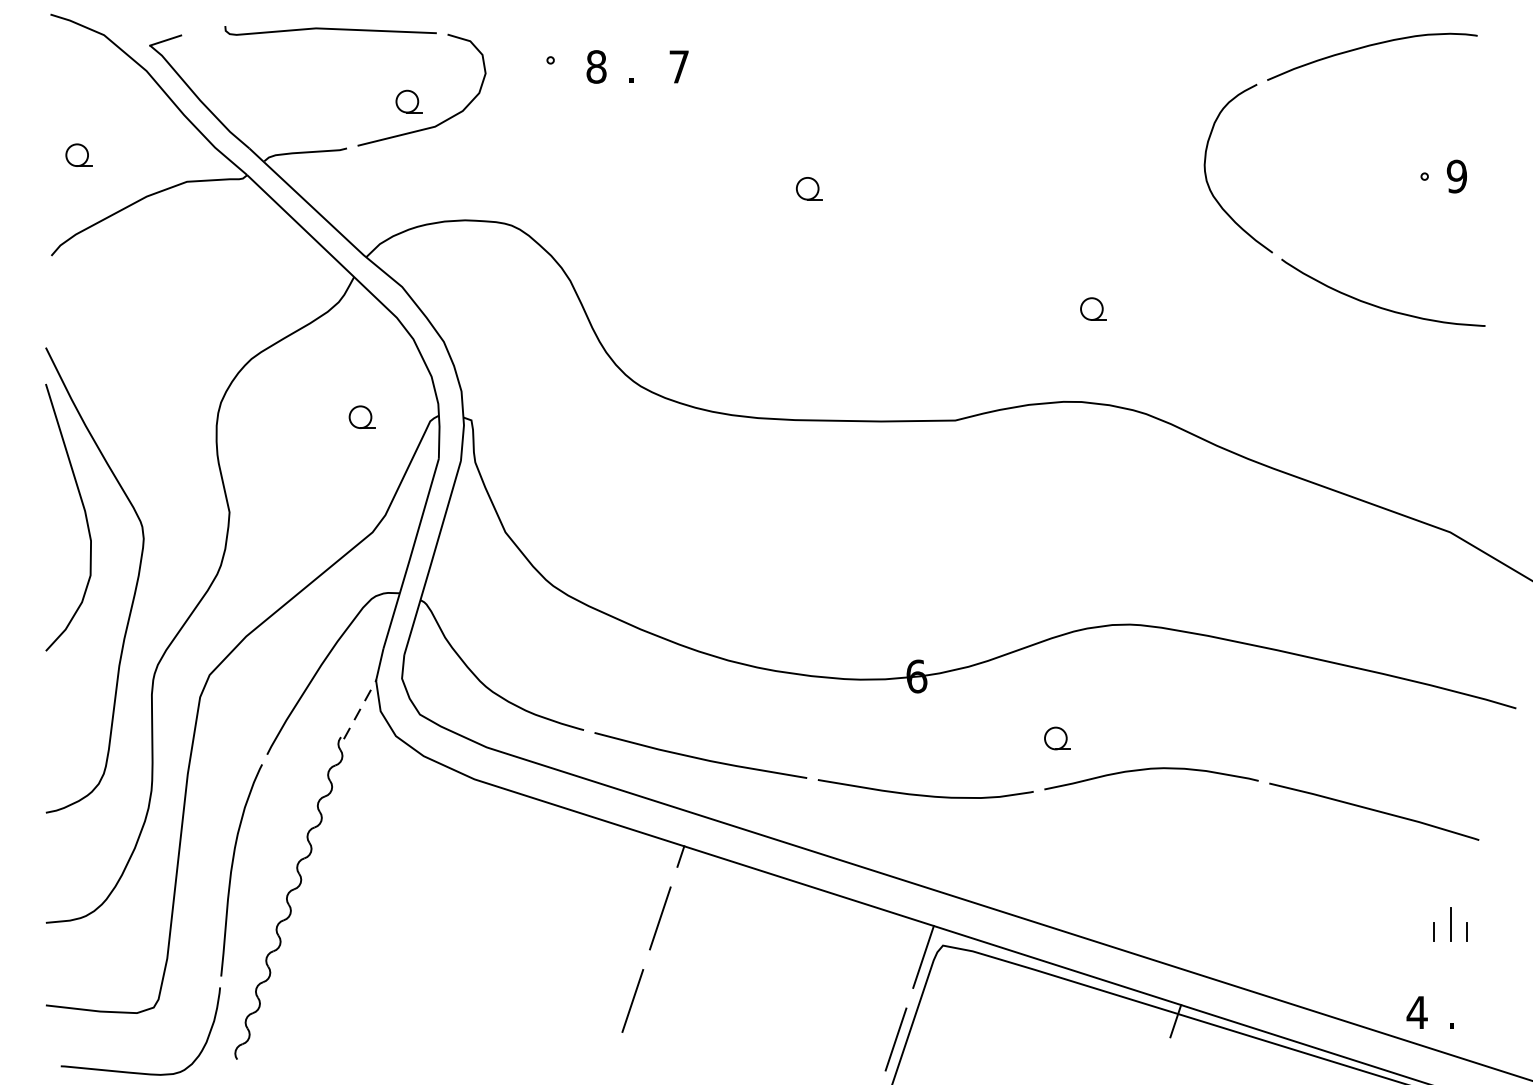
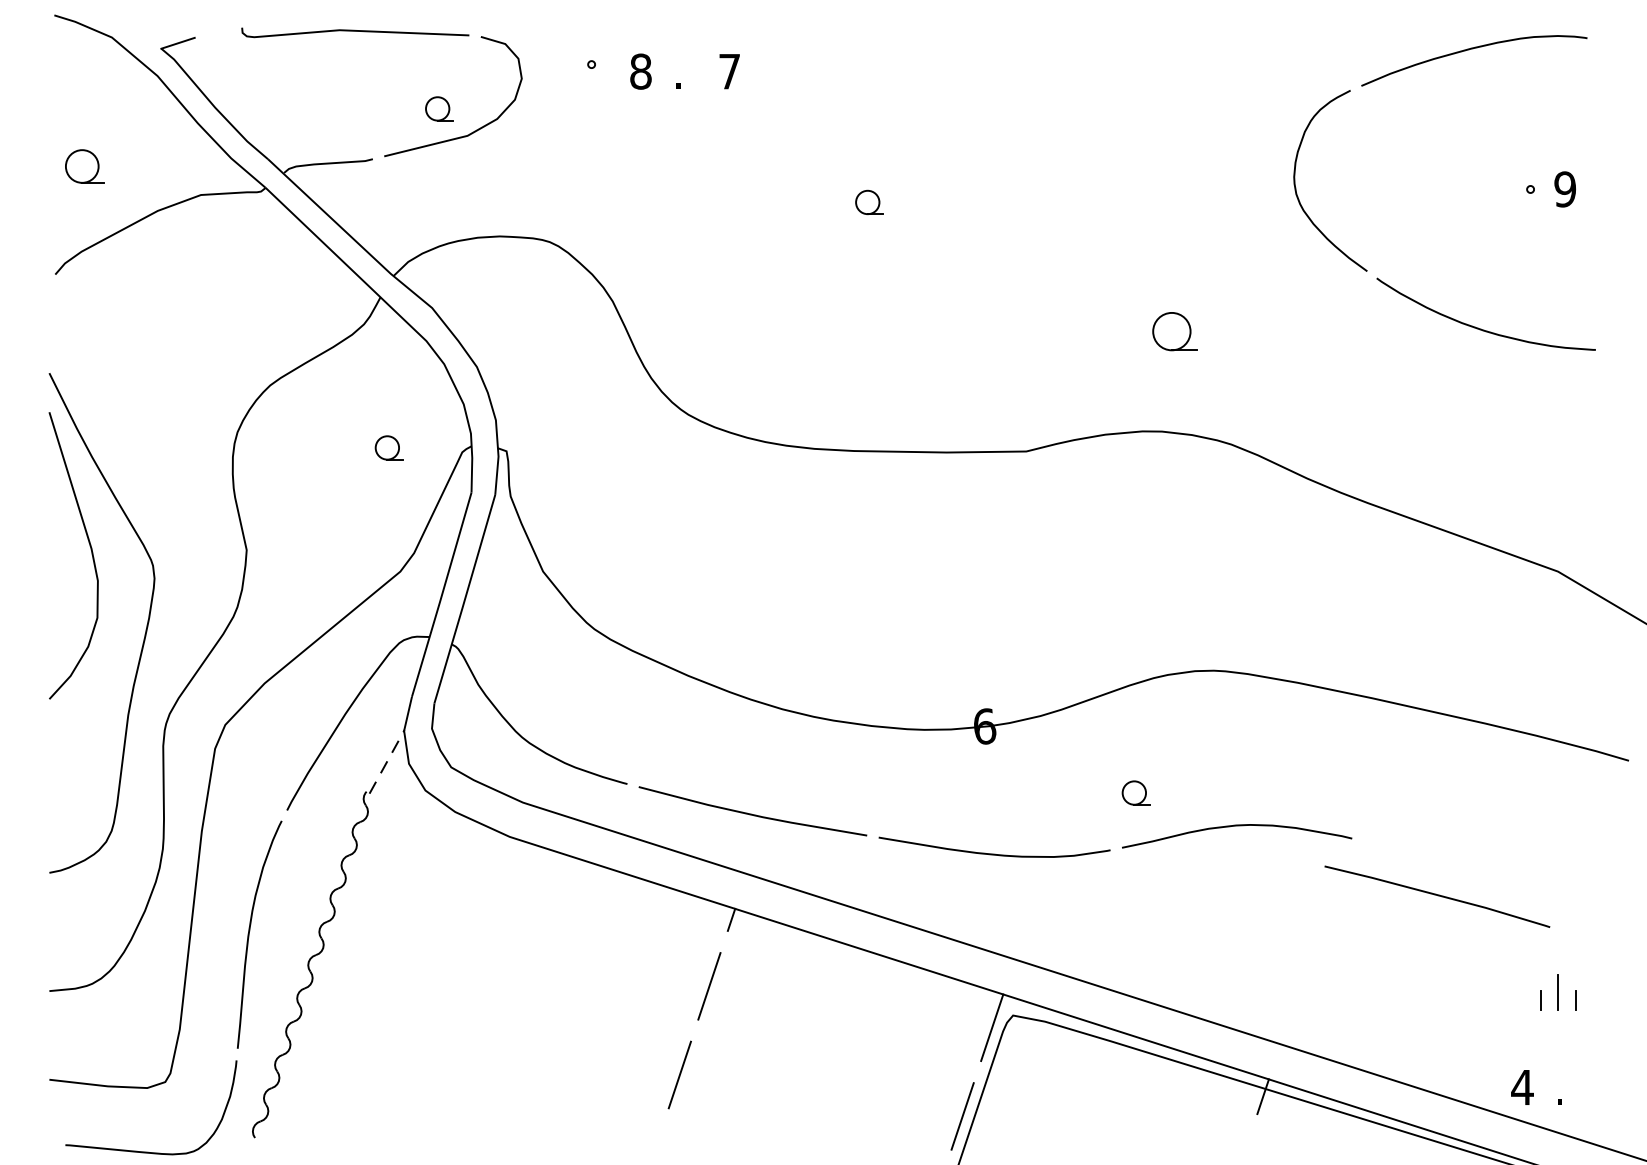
part: (78, 155) -> (84, 166), size x1.4
part: (1093, 308) -> (1174, 331), size x1.6
line: (1374, 810) -> (1437, 895), moved

